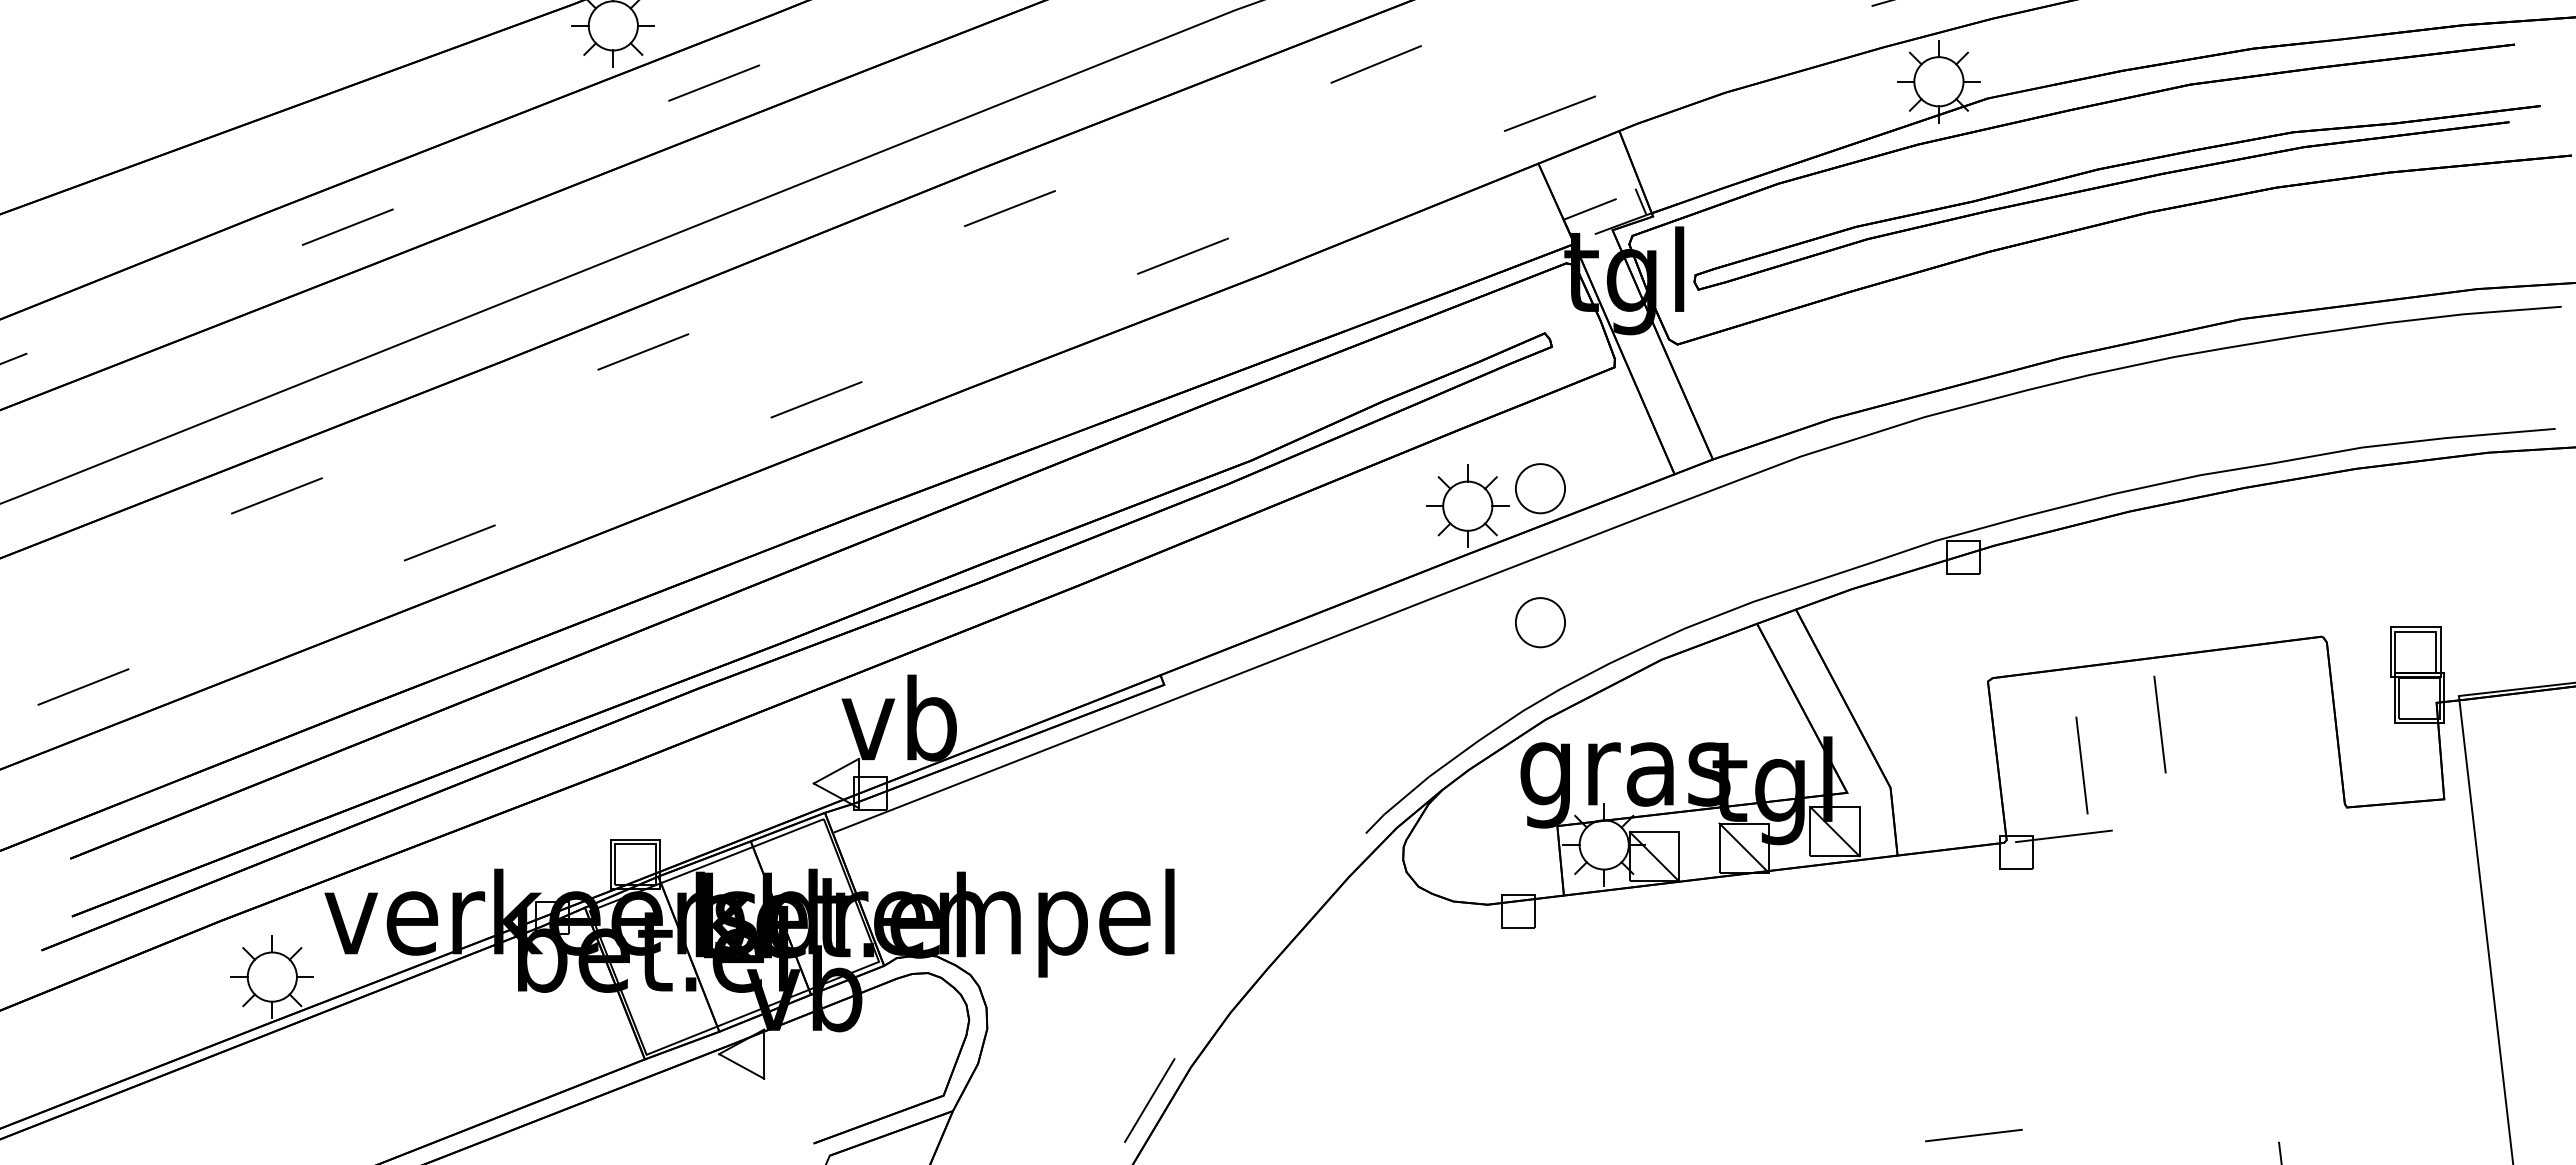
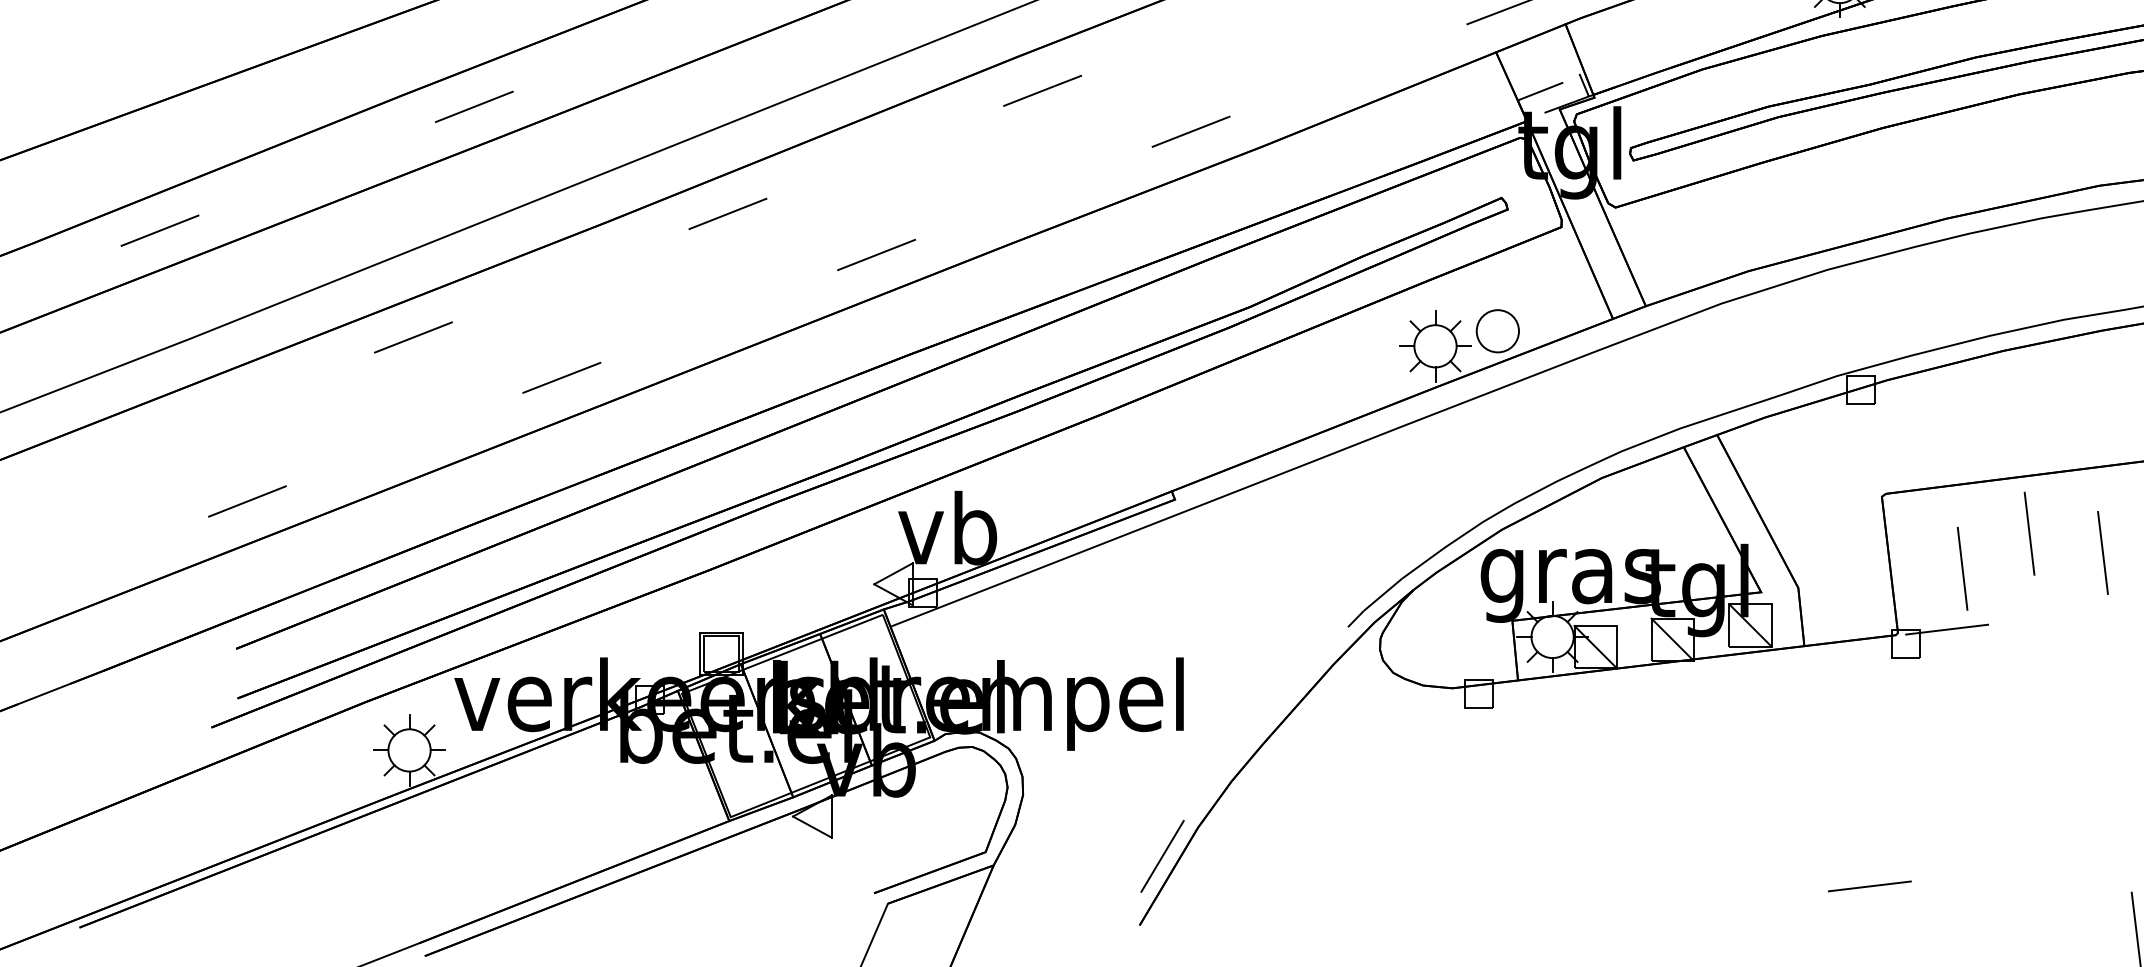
part: (1540, 622) -> (1497, 446), removed
line: (2245, 746) -> (2102, 552), added

